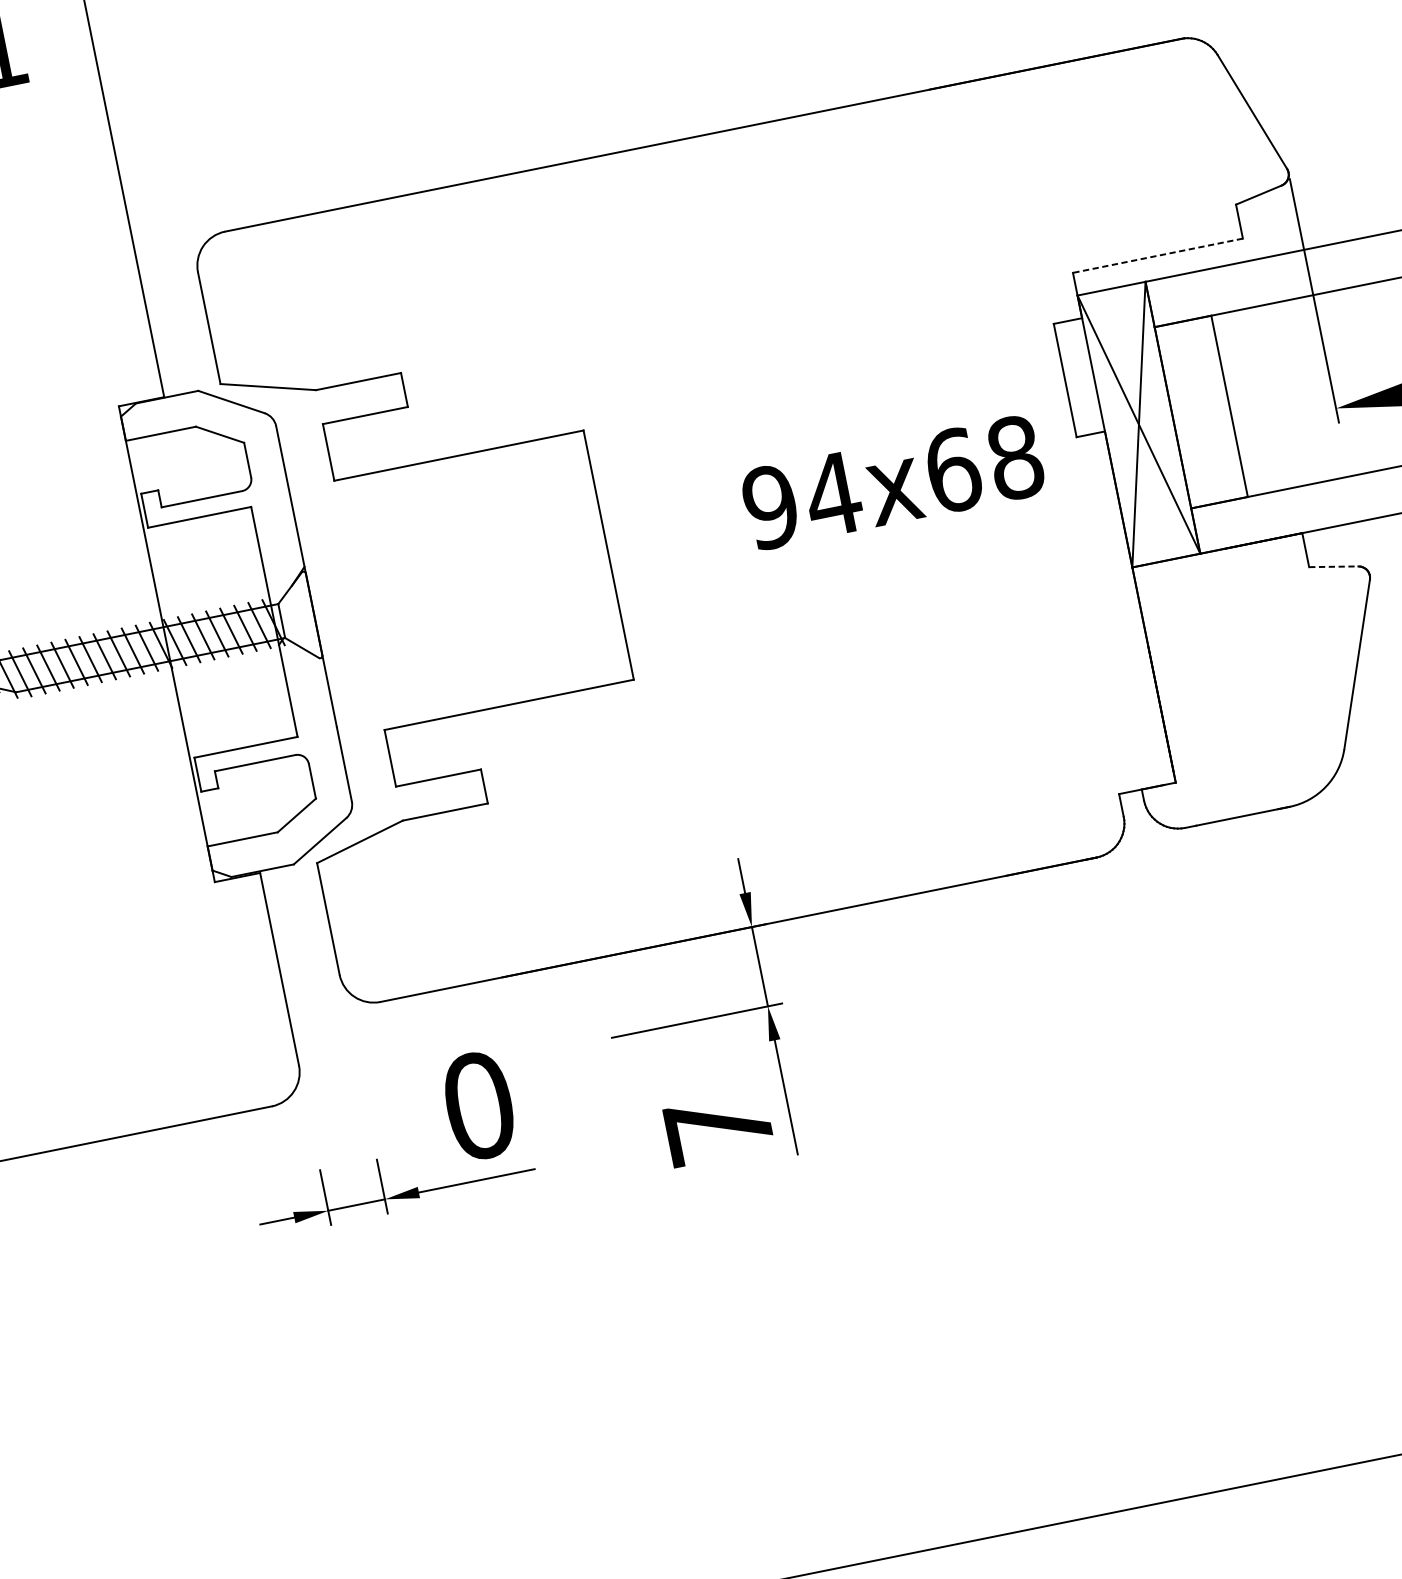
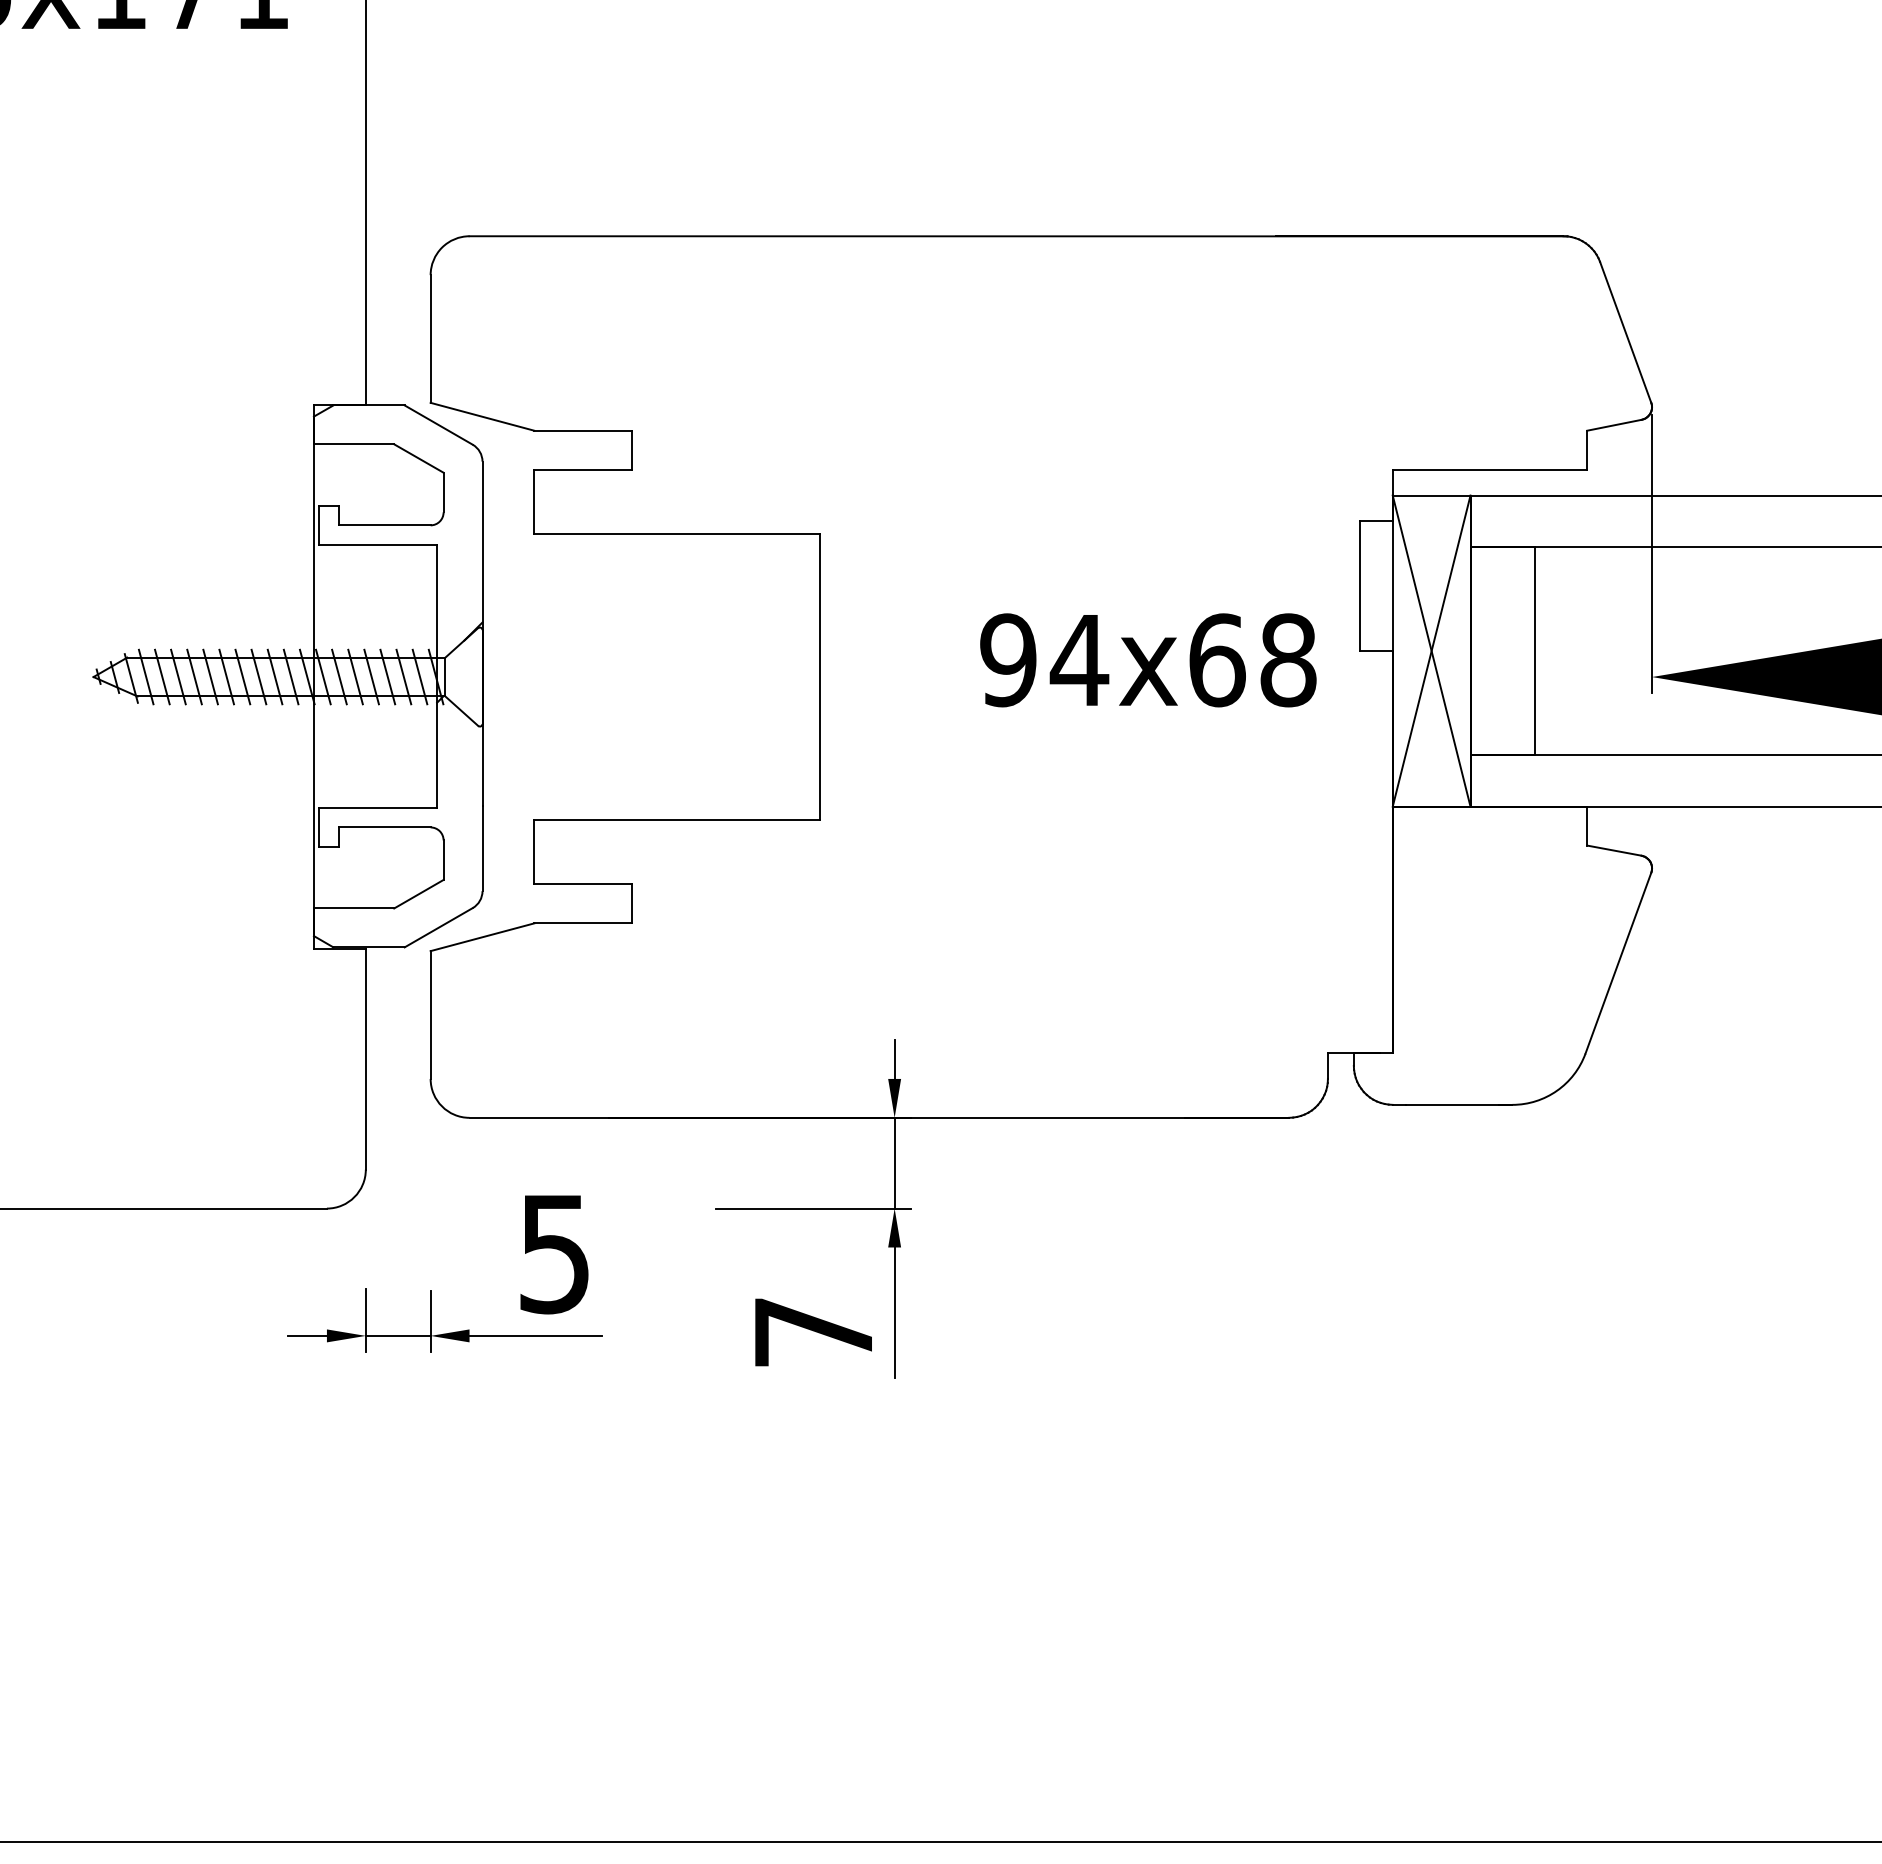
line: (1157, 255) -> (1489, 469), dashed -> solid
line: (1333, 566) -> (1614, 850), dashed -> solid
text: (479, 1105) -> (555, 1253), 0 -> 5

